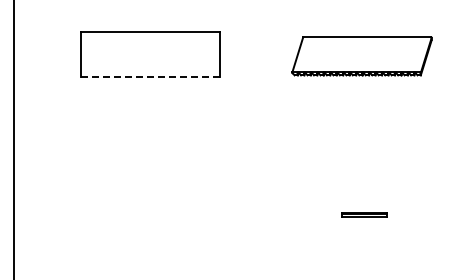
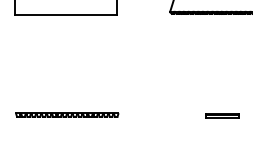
line: (150, 76) -> (66, 14), dashed -> solid
part: (151, 213) -> (66, 115), added

